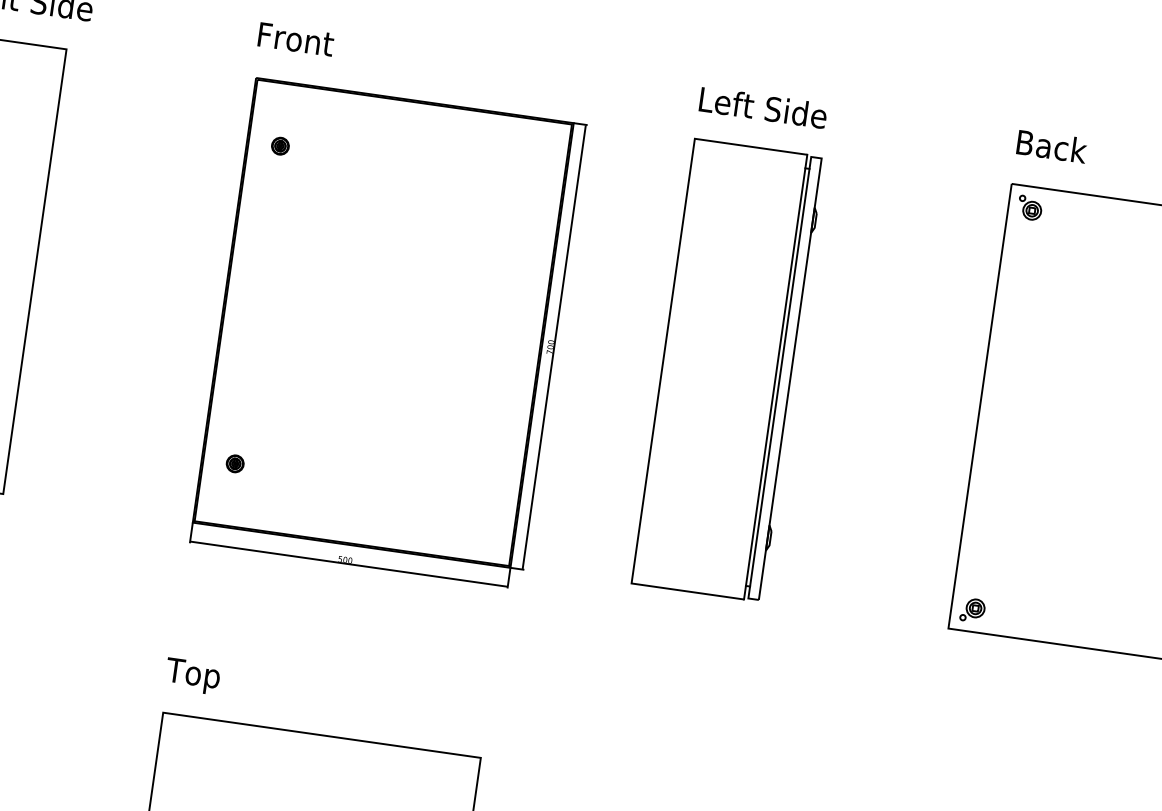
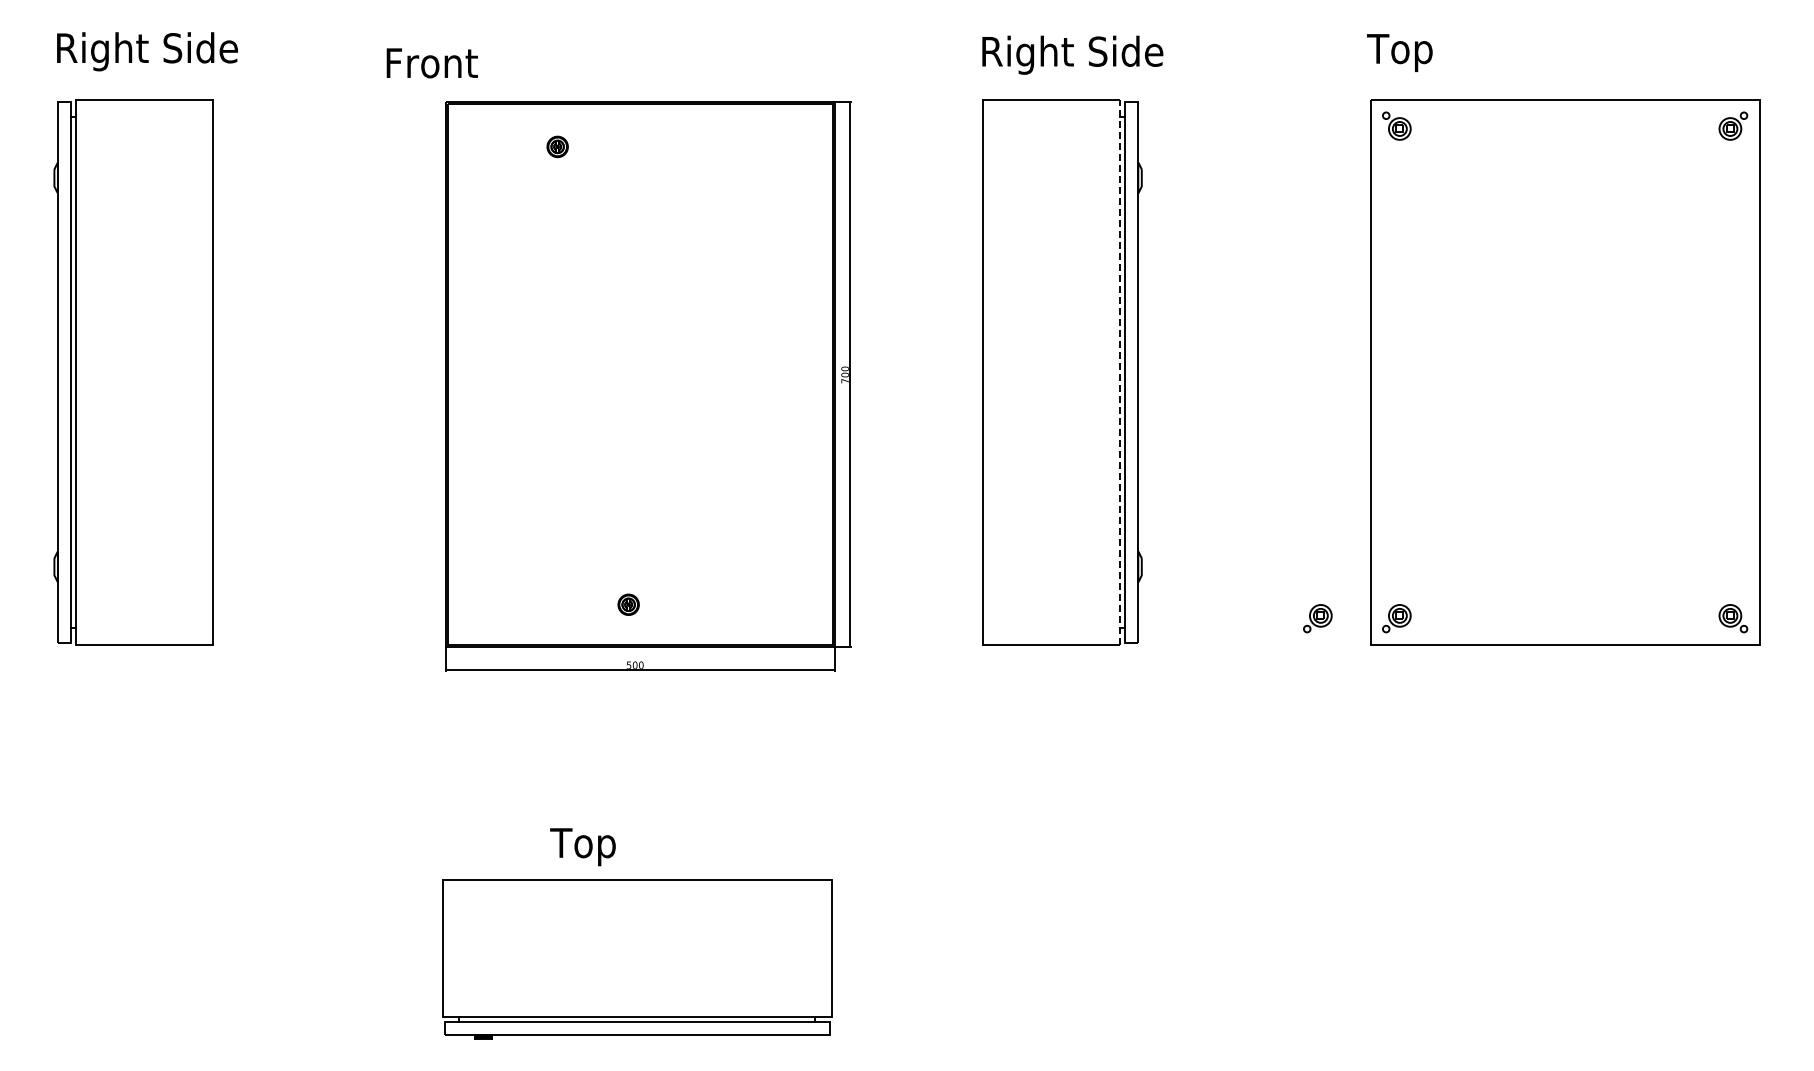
text: (295, 39) -> (431, 63), moved
text: (775, 112) -> (1074, 54), Left Side -> Right Side
part: (280, 145) -> (557, 146), moved
text: (1050, 149) -> (1411, 52), Back -> Top
line: (775, 376) -> (1120, 371), solid -> dashed
part: (235, 463) -> (628, 604), moved
part: (908, 601) -> (1317, 618), added
text: (192, 676) -> (582, 847), moved

